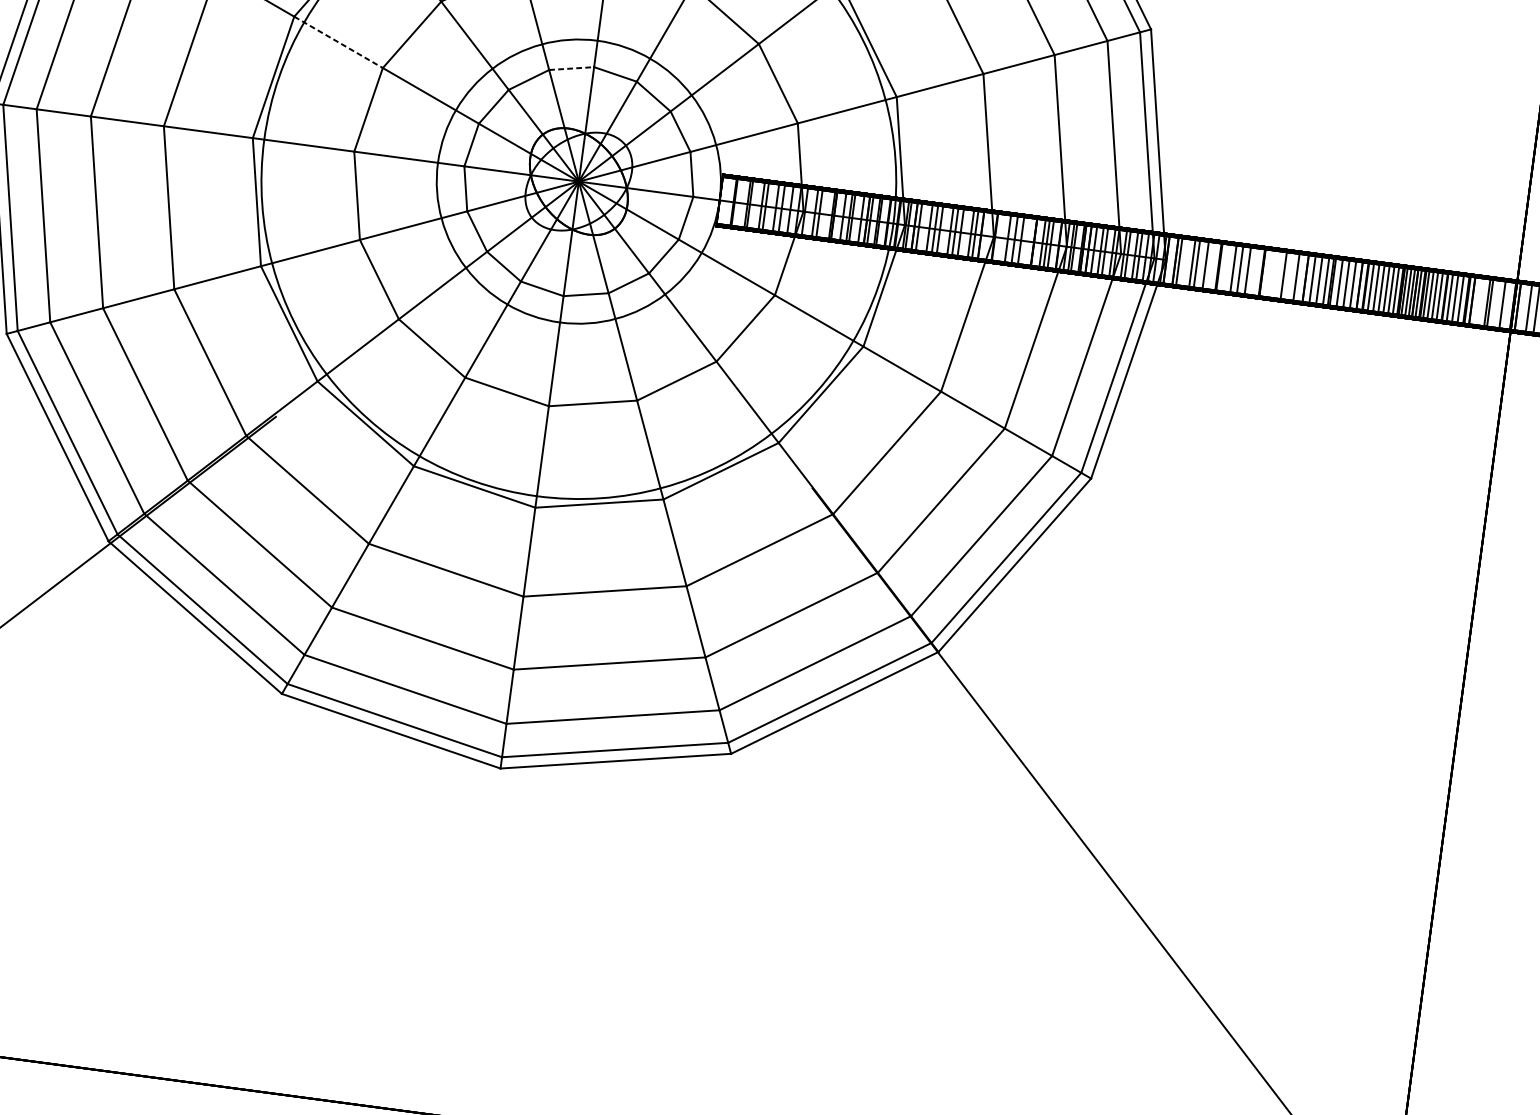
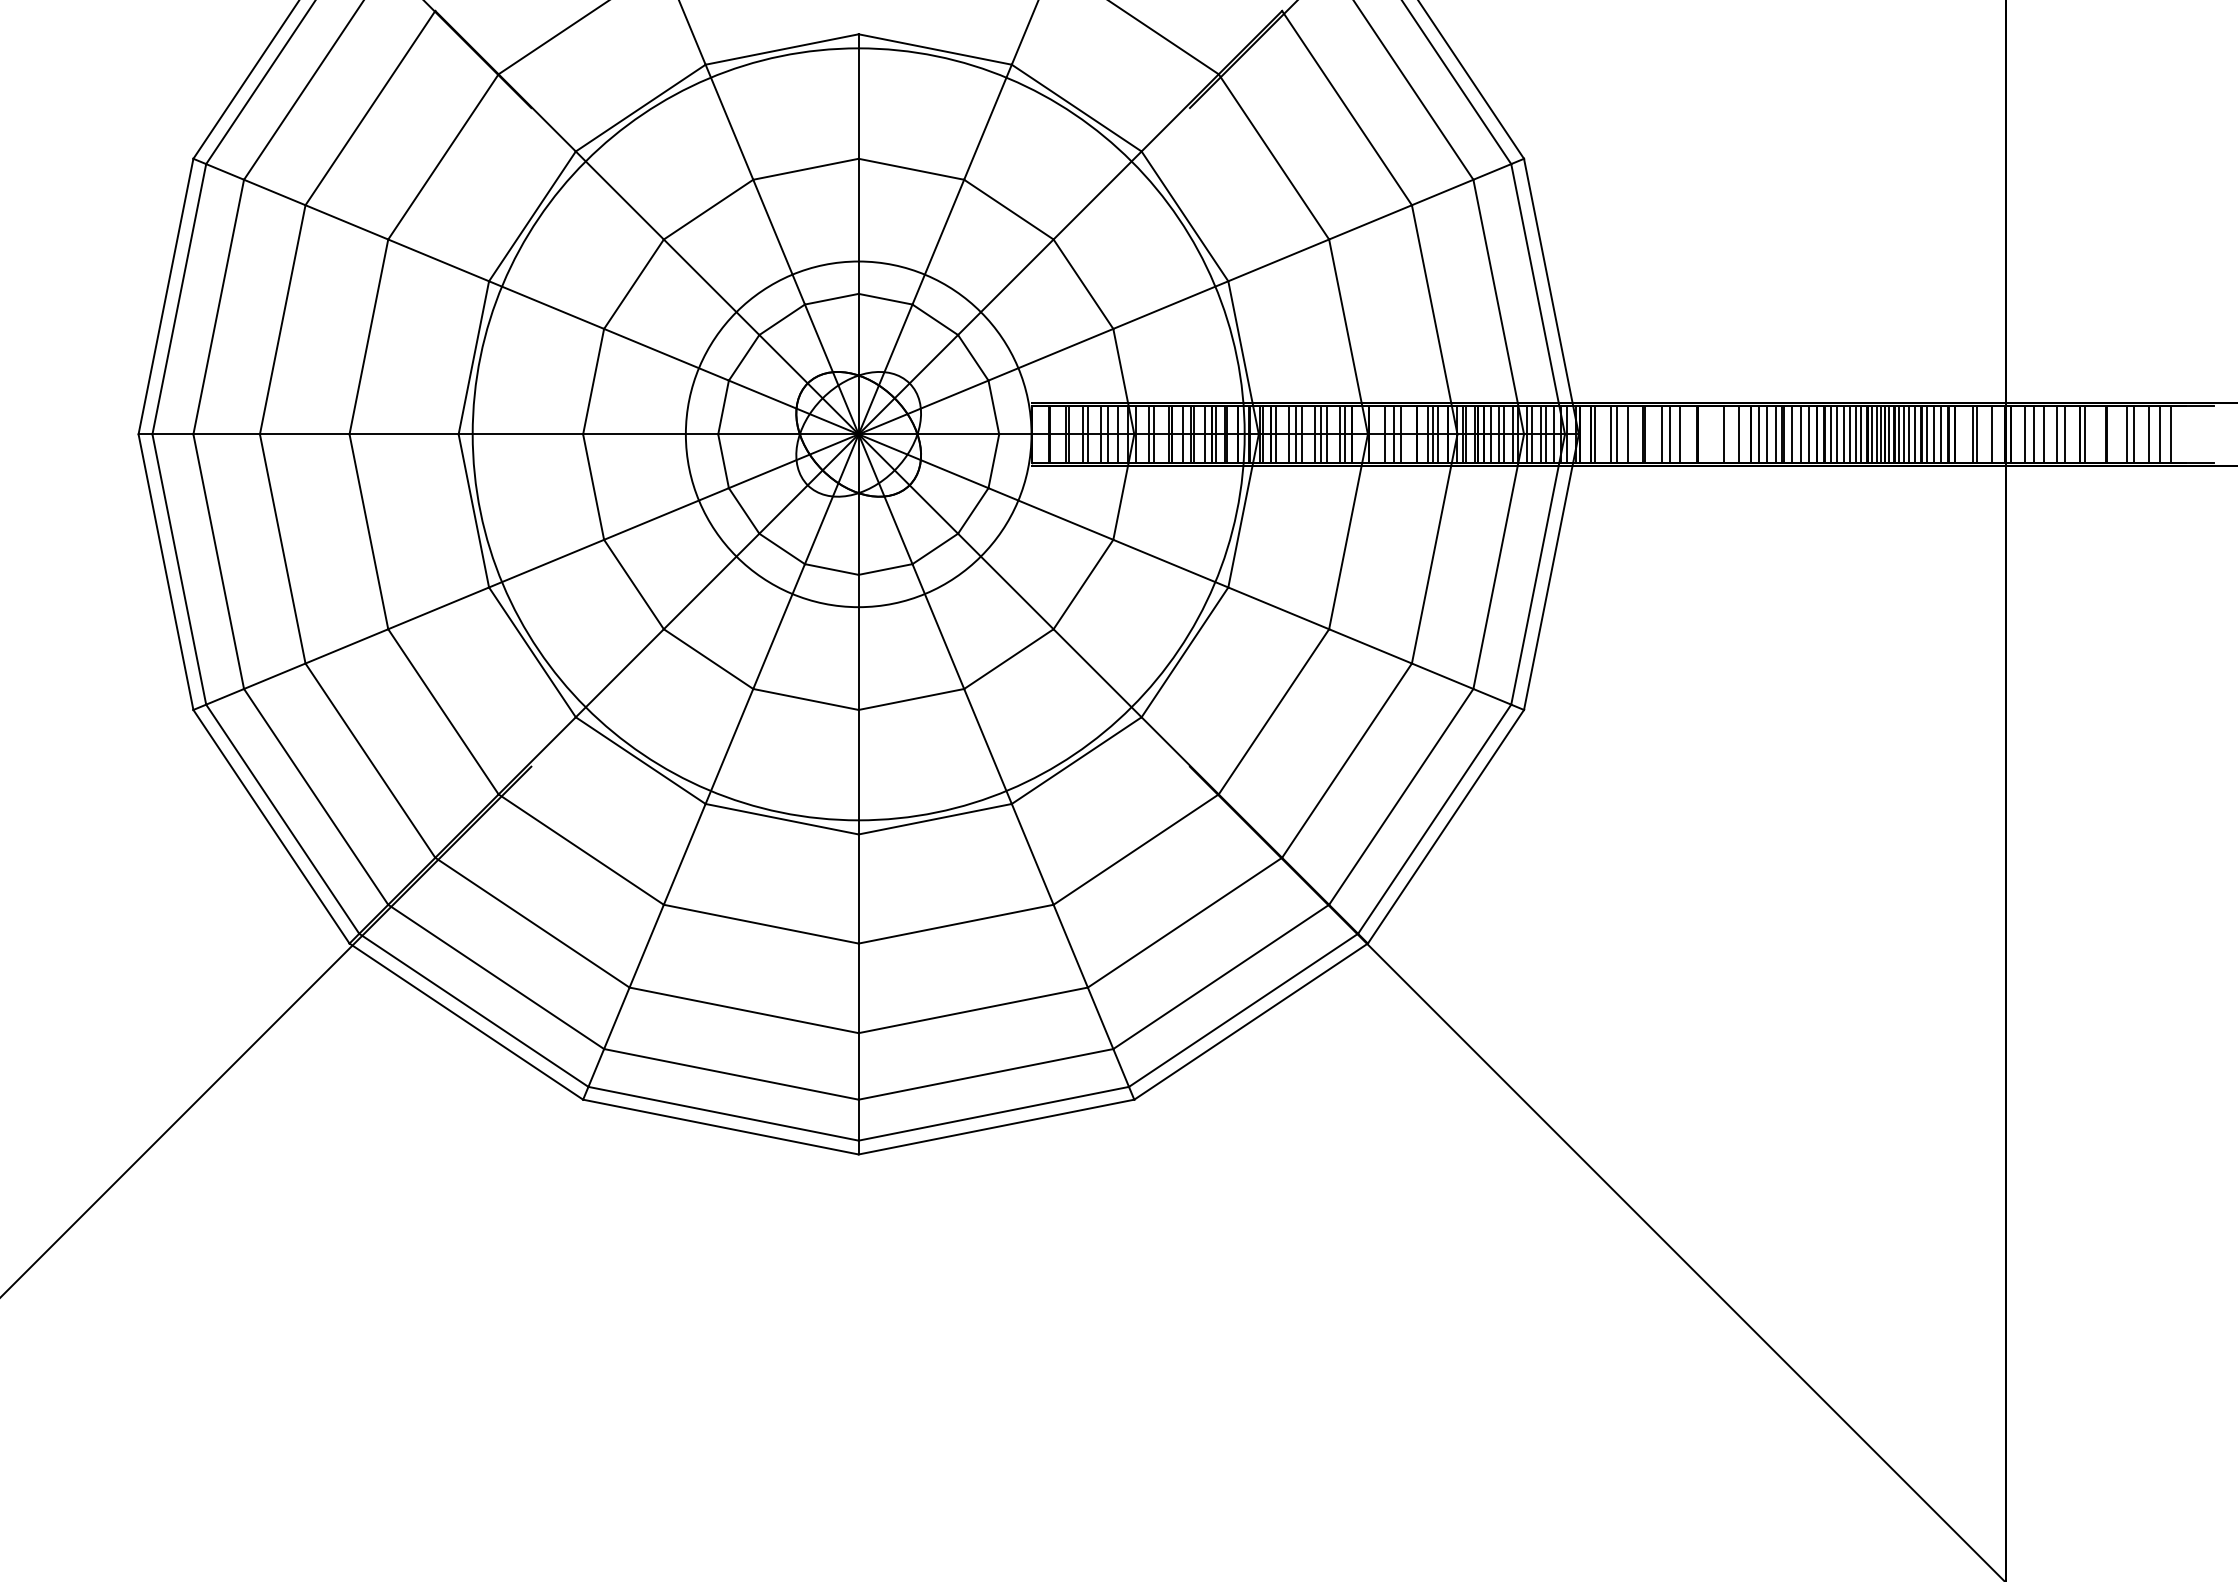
line: (339, 42) -> (547, 305), dashed -> solid
line: (572, 68) -> (832, 299), dashed -> solid

